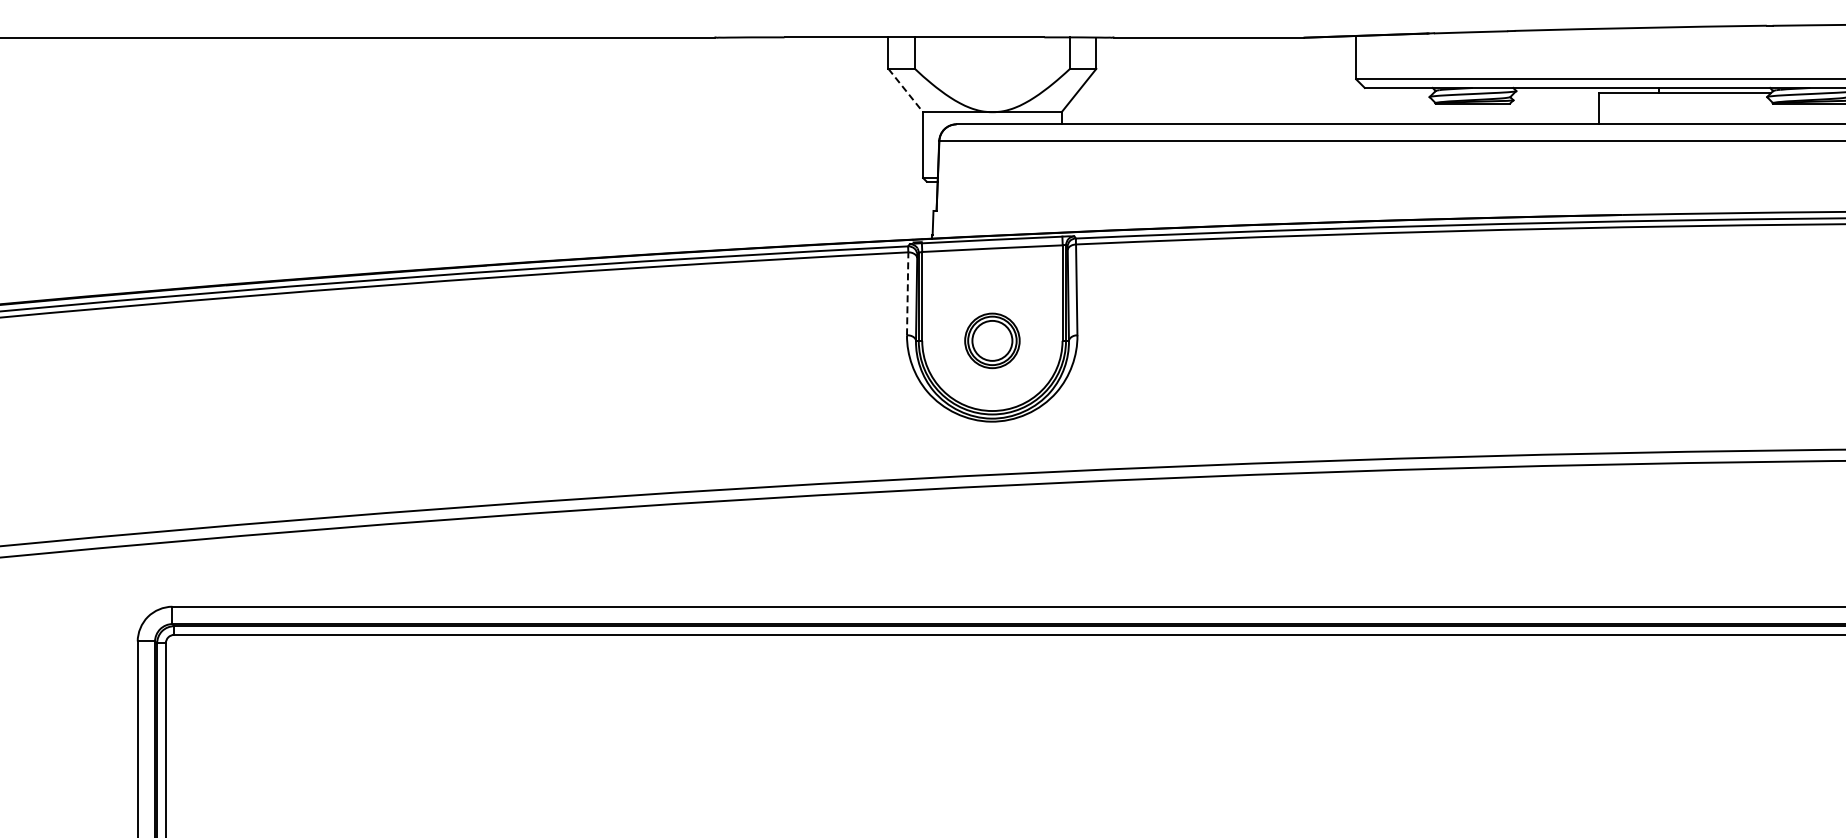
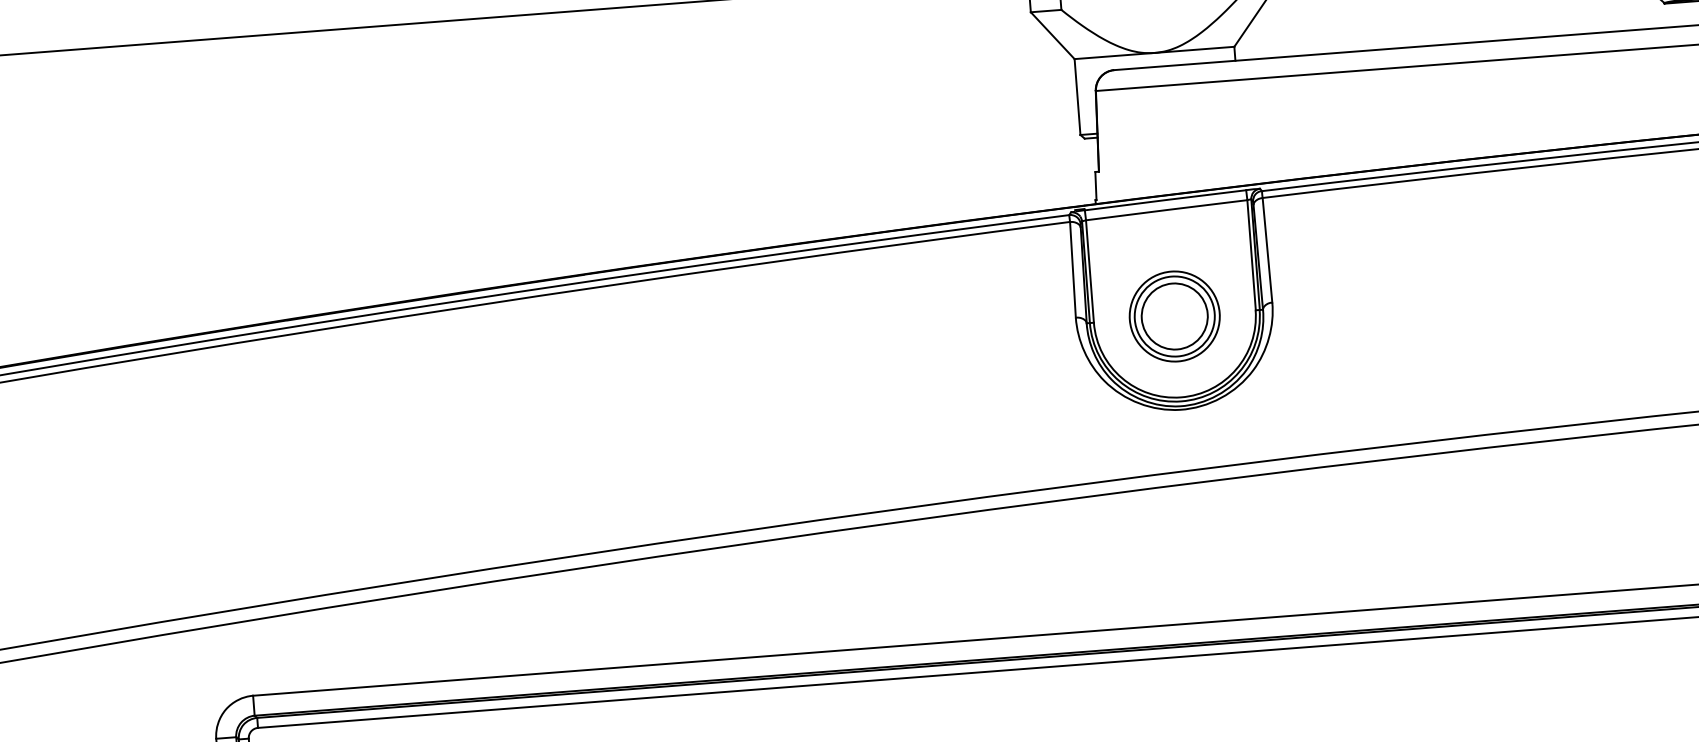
line: (905, 90) -> (1052, 35), dashed -> solid
line: (907, 293) -> (1072, 269), dashed -> solid
part: (992, 340) -> (1174, 316), size x1.43

